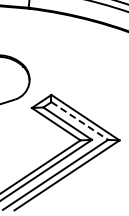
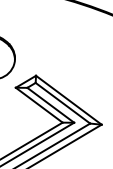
line: (80, 121) -> (63, 103), dashed -> solid

